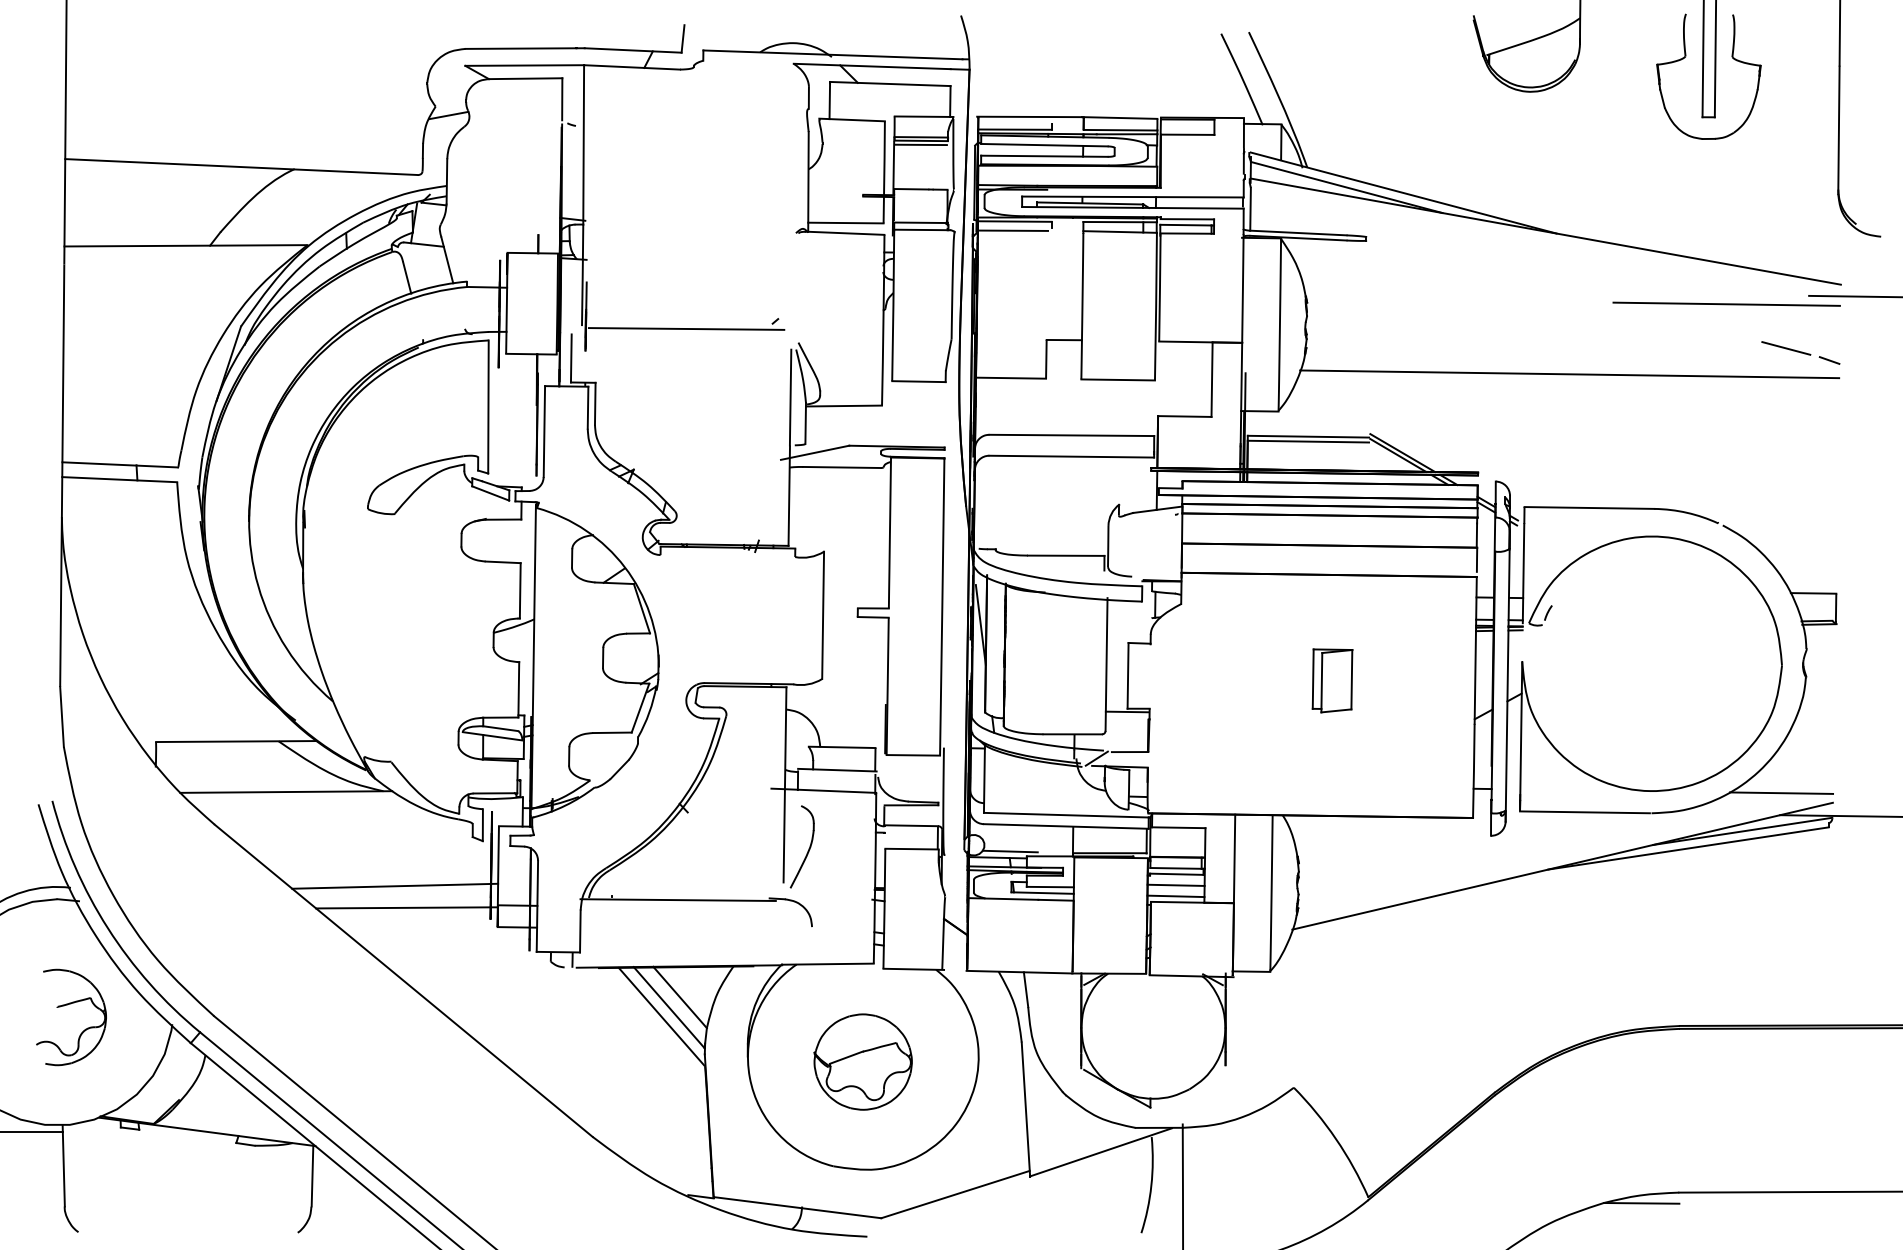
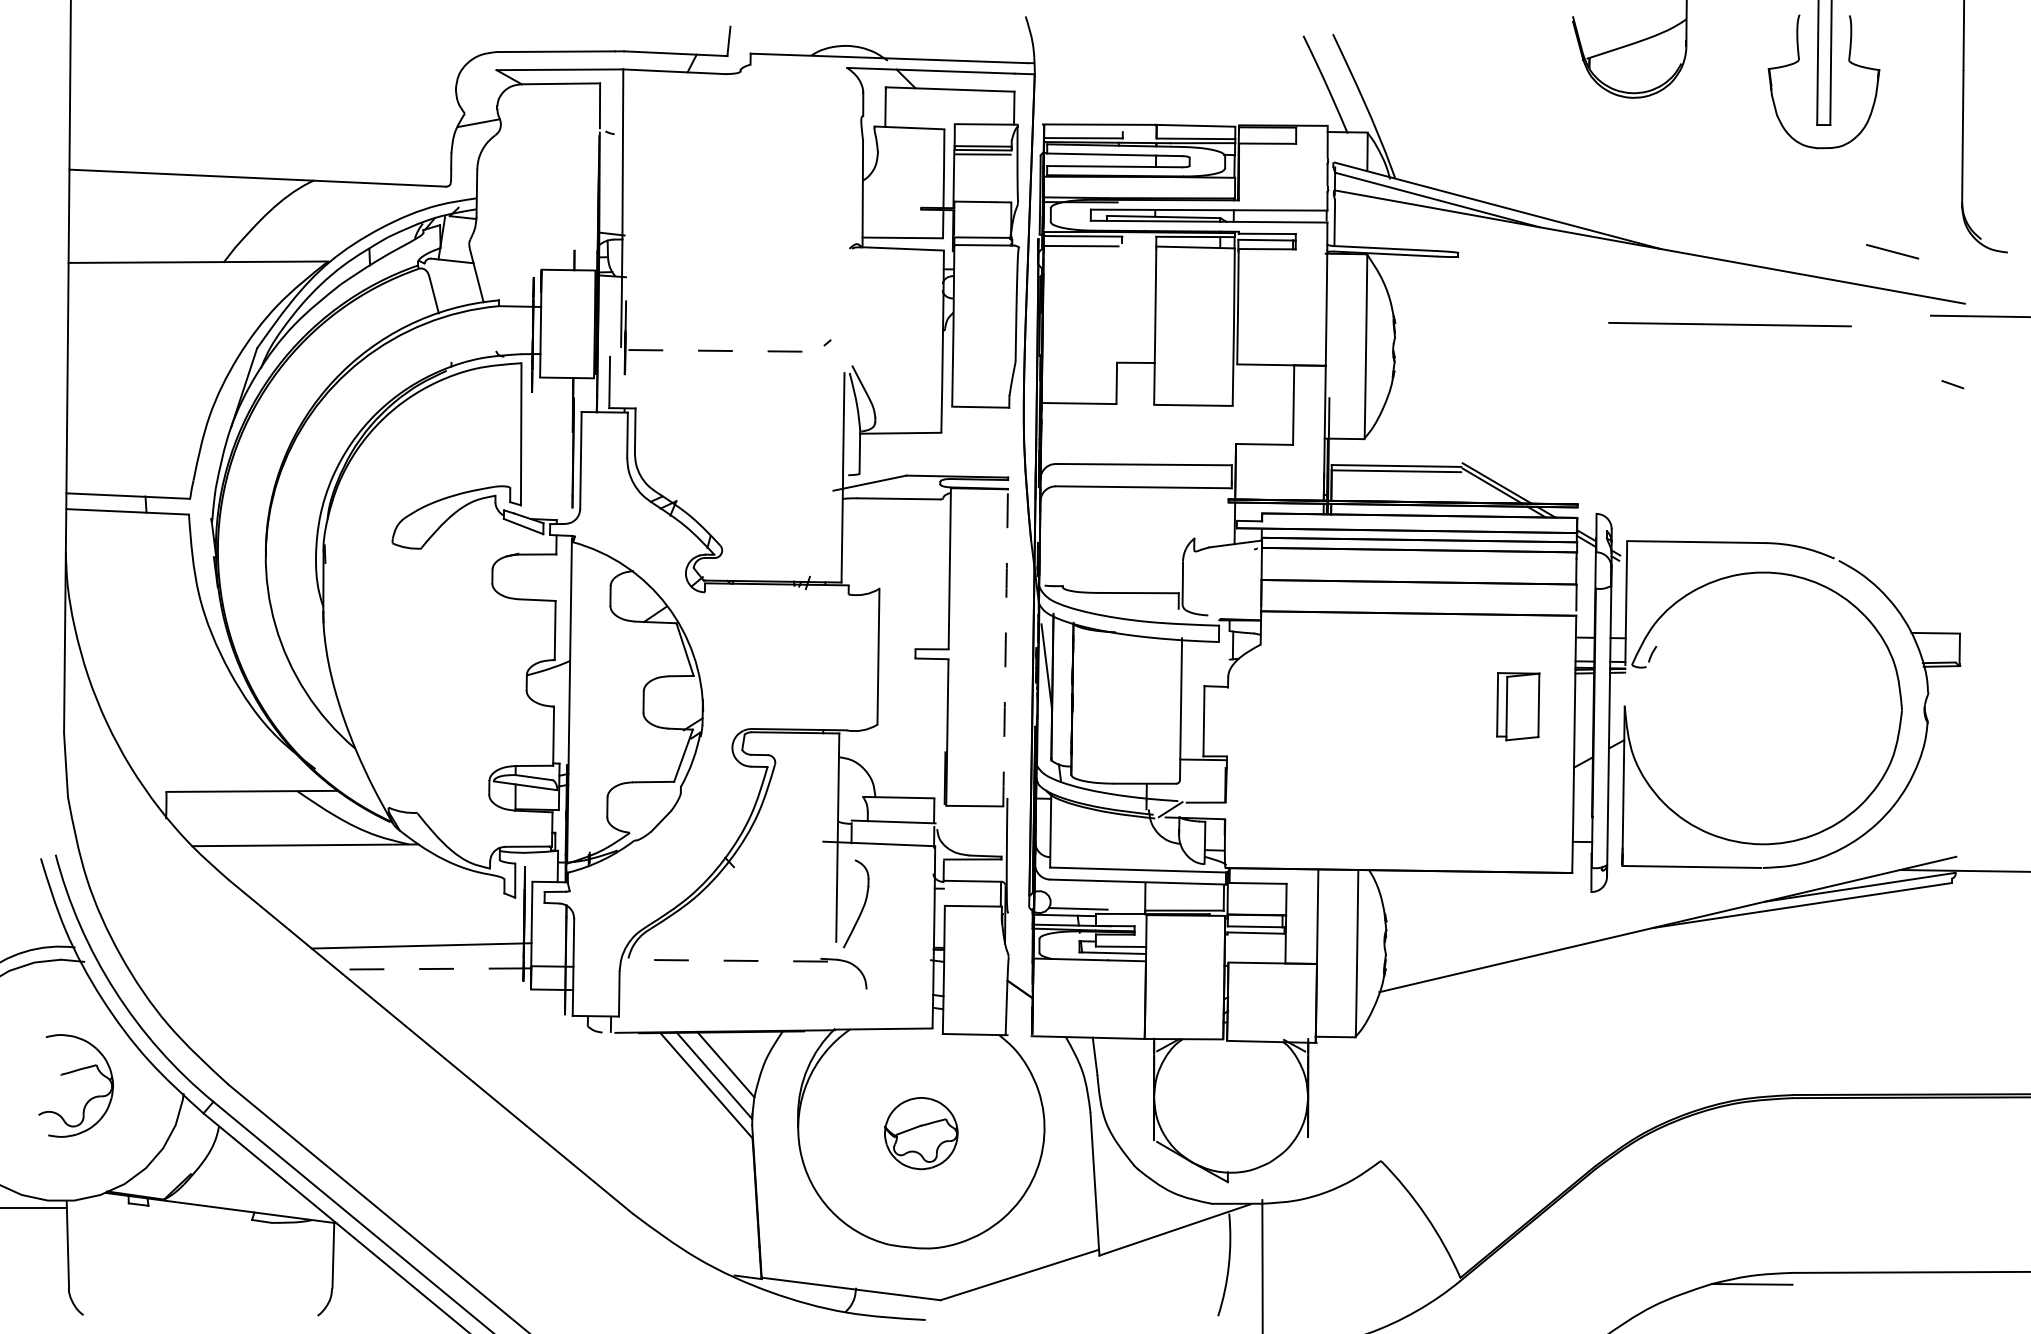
line: (1726, 304) -> (1729, 324), moved
line: (687, 329) -> (733, 351), solid -> dashed
line: (1786, 348) -> (1892, 251), moved
line: (1569, 374) -> (1675, 399), removed
arc: (942, 606) -> (1005, 647), solid -> dashed
part: (1332, 680) -> (1518, 706), moved
line: (1781, 793) -> (1901, 846), removed
line: (1175, 884) -> (1254, 944), removed
line: (1175, 896) -> (1254, 956), removed
line: (677, 899) -> (723, 960), solid -> dashed
line: (402, 907) -> (429, 968), solid -> dashed
part: (863, 1062) -> (921, 1133), size x0.7

